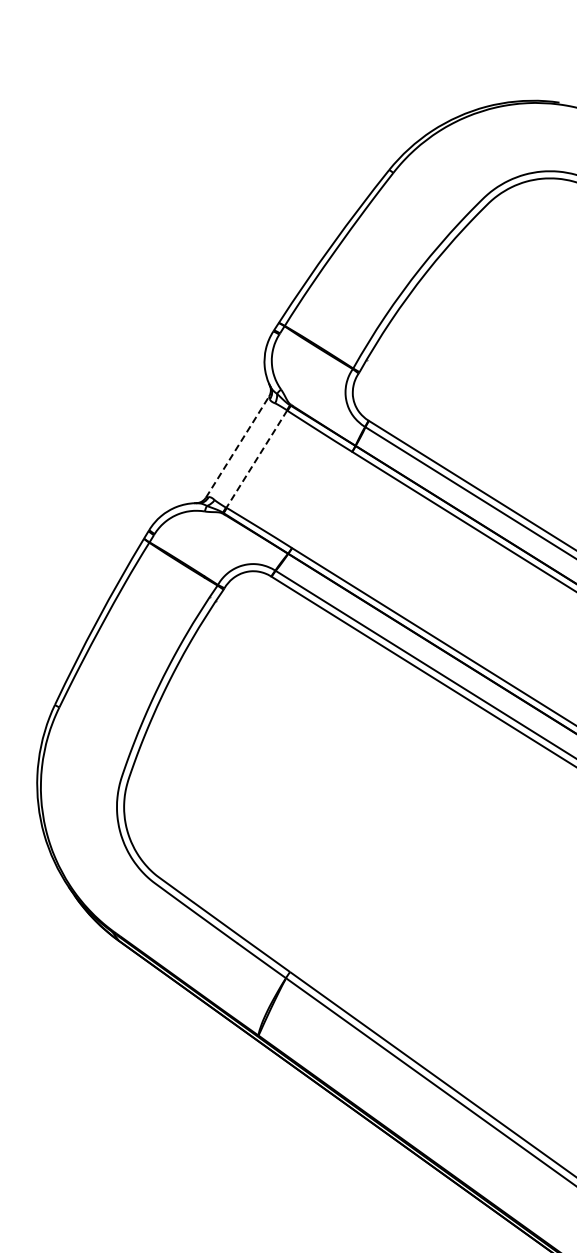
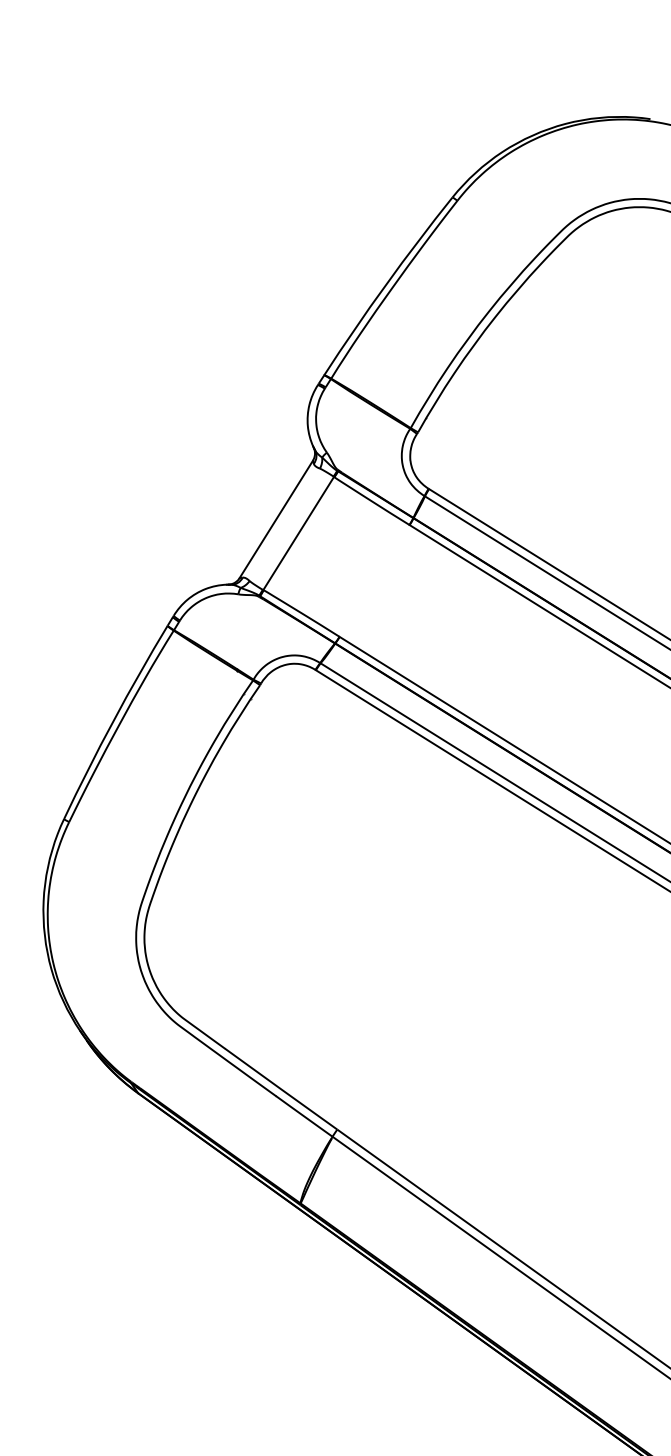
line: (237, 446) -> (276, 518), dashed -> solid
line: (256, 459) -> (298, 533), dashed -> solid

